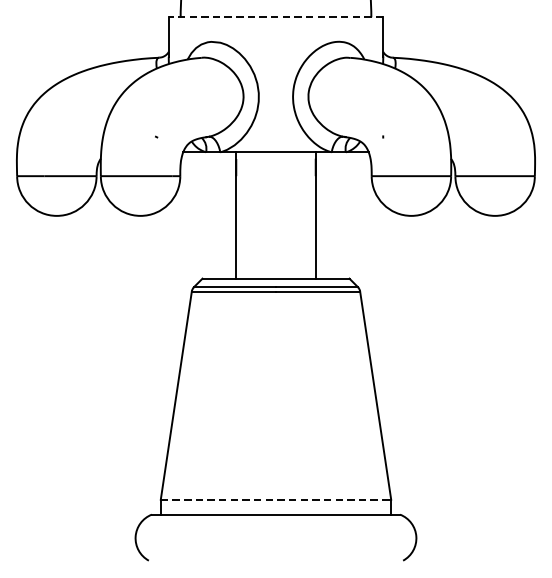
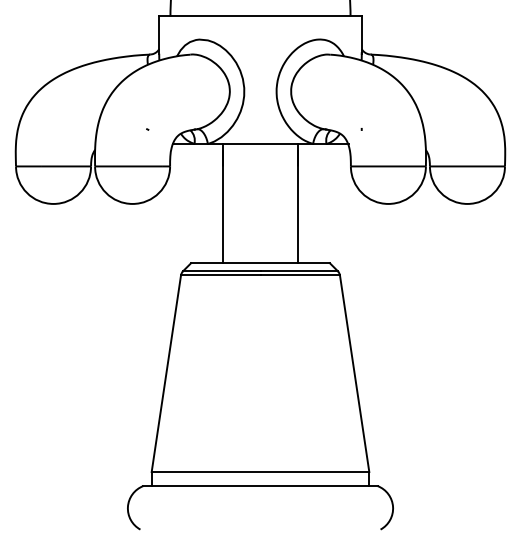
line: (276, 17) -> (260, 16), dashed -> solid
line: (276, 500) -> (260, 472), dashed -> solid

